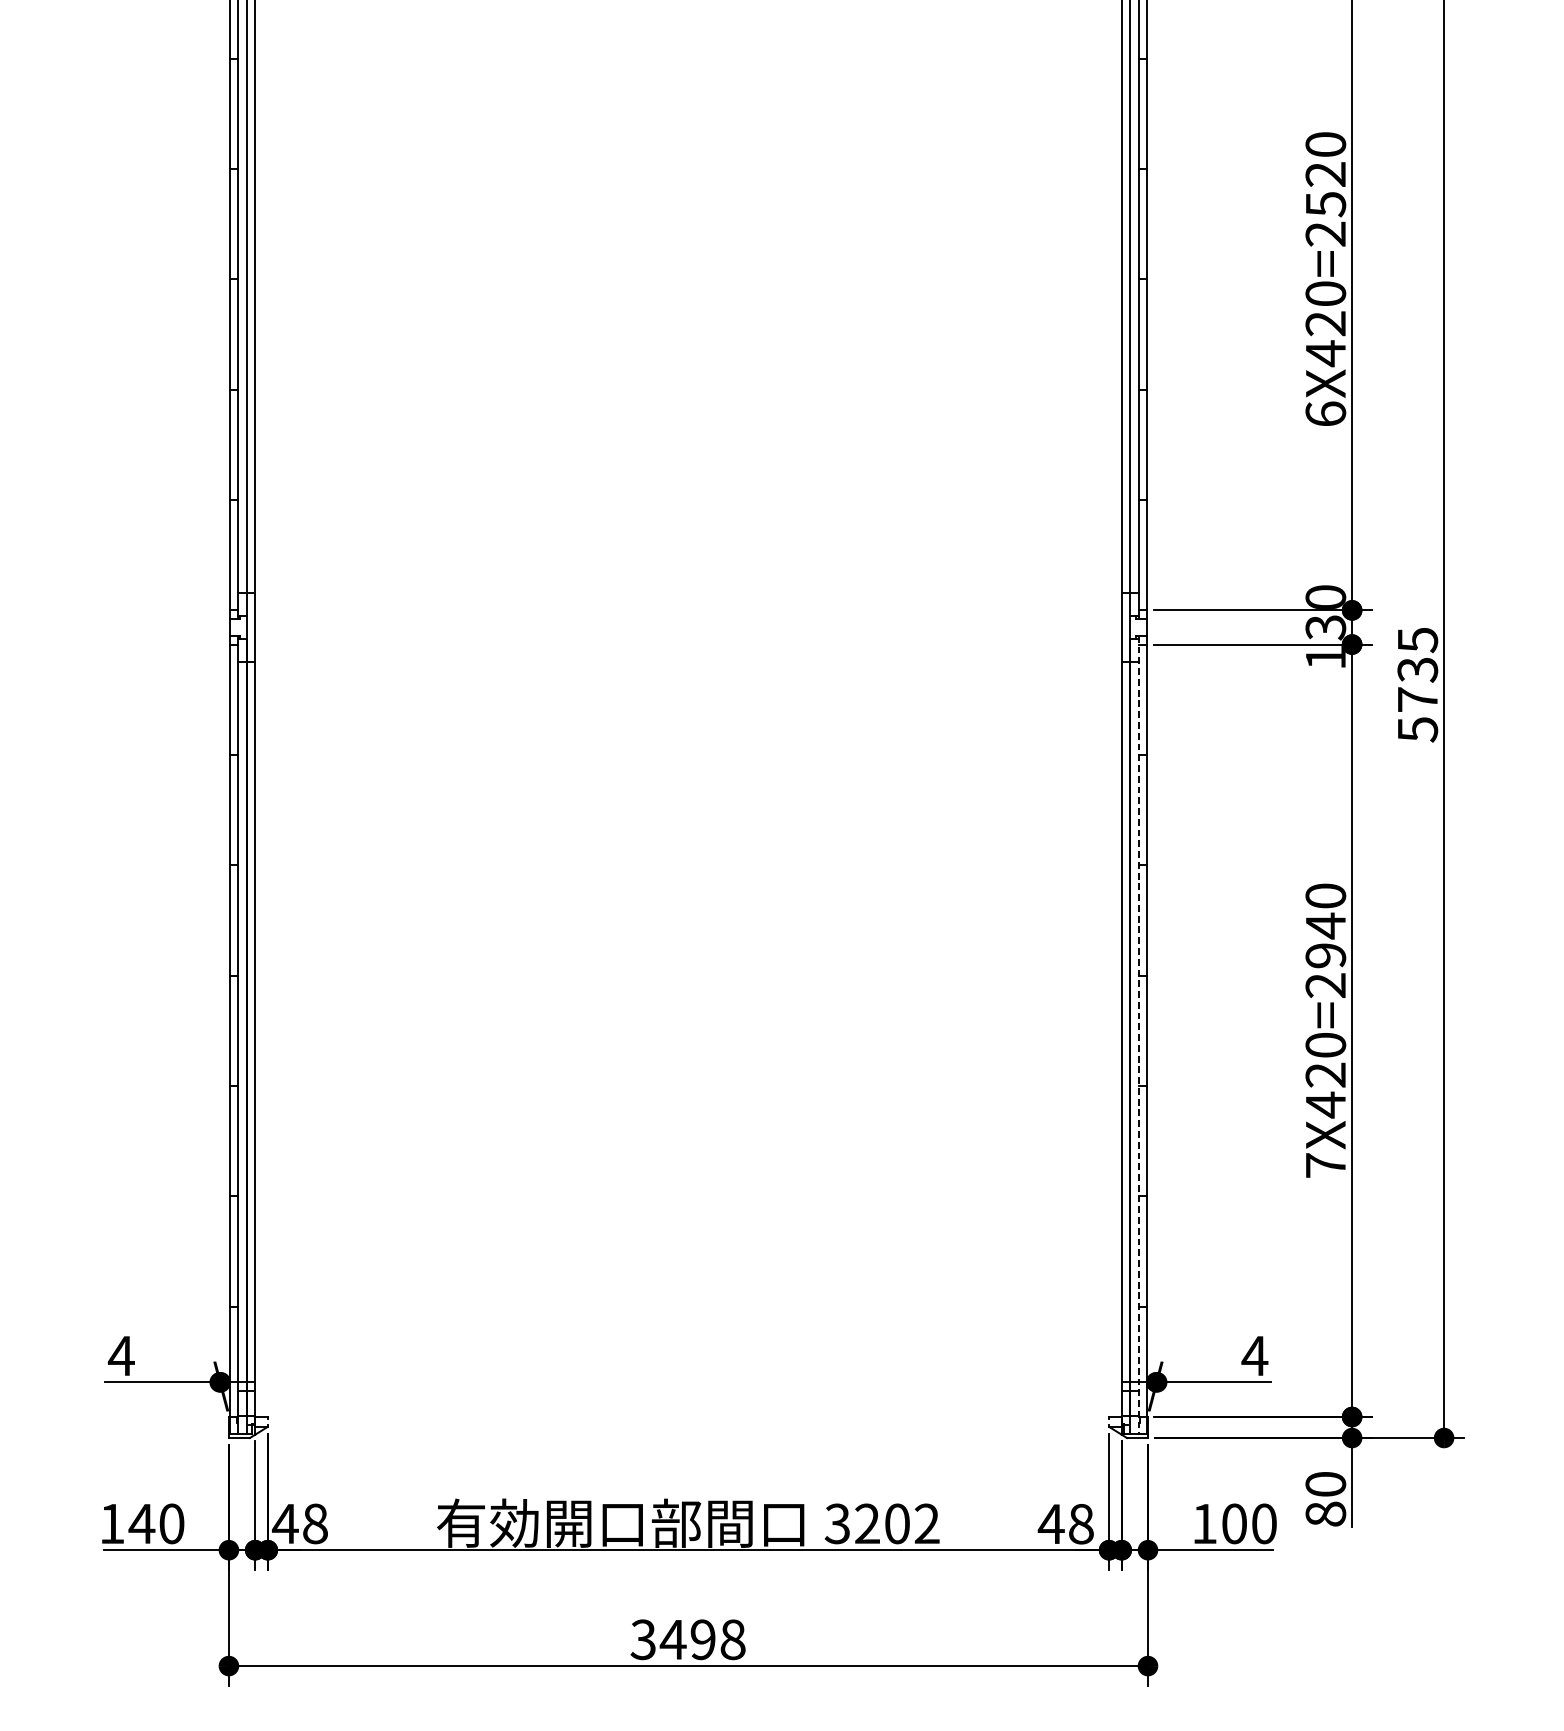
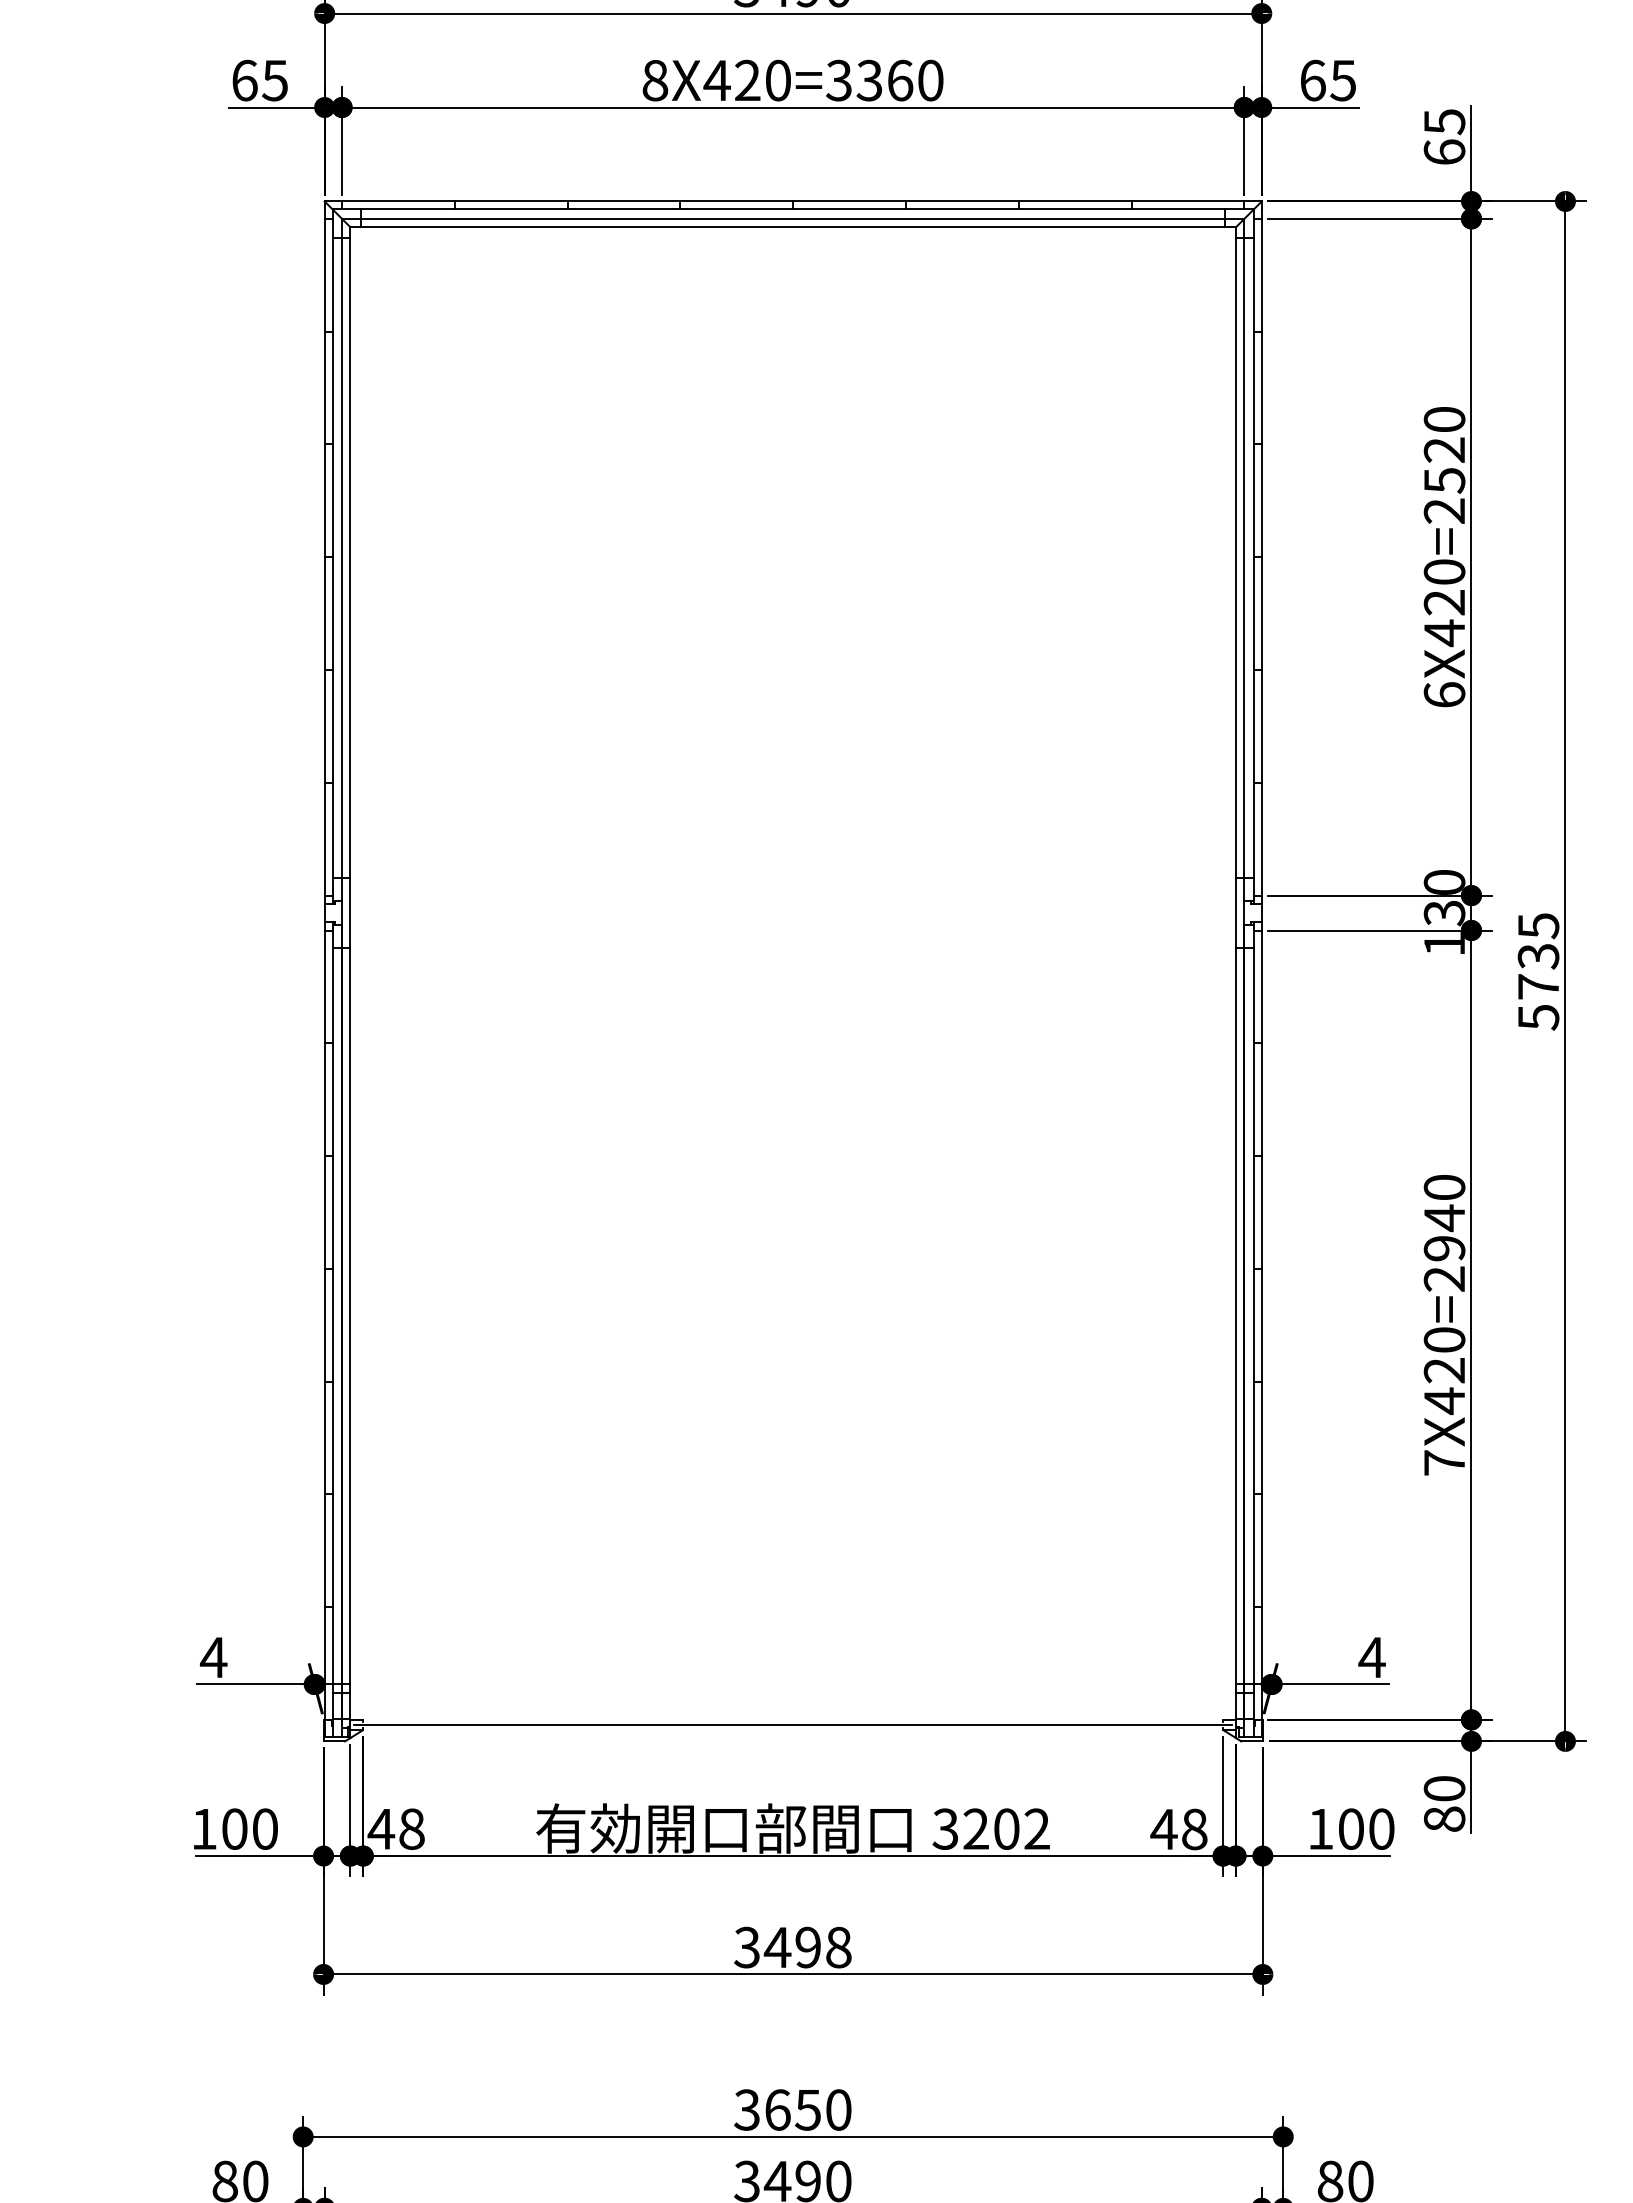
line: (1138, 1034) -> (1253, 1329), dashed -> solid
line: (687, 1422) -> (792, 1725), added
text: (141, 1523) -> (234, 1828), 140 -> 100

